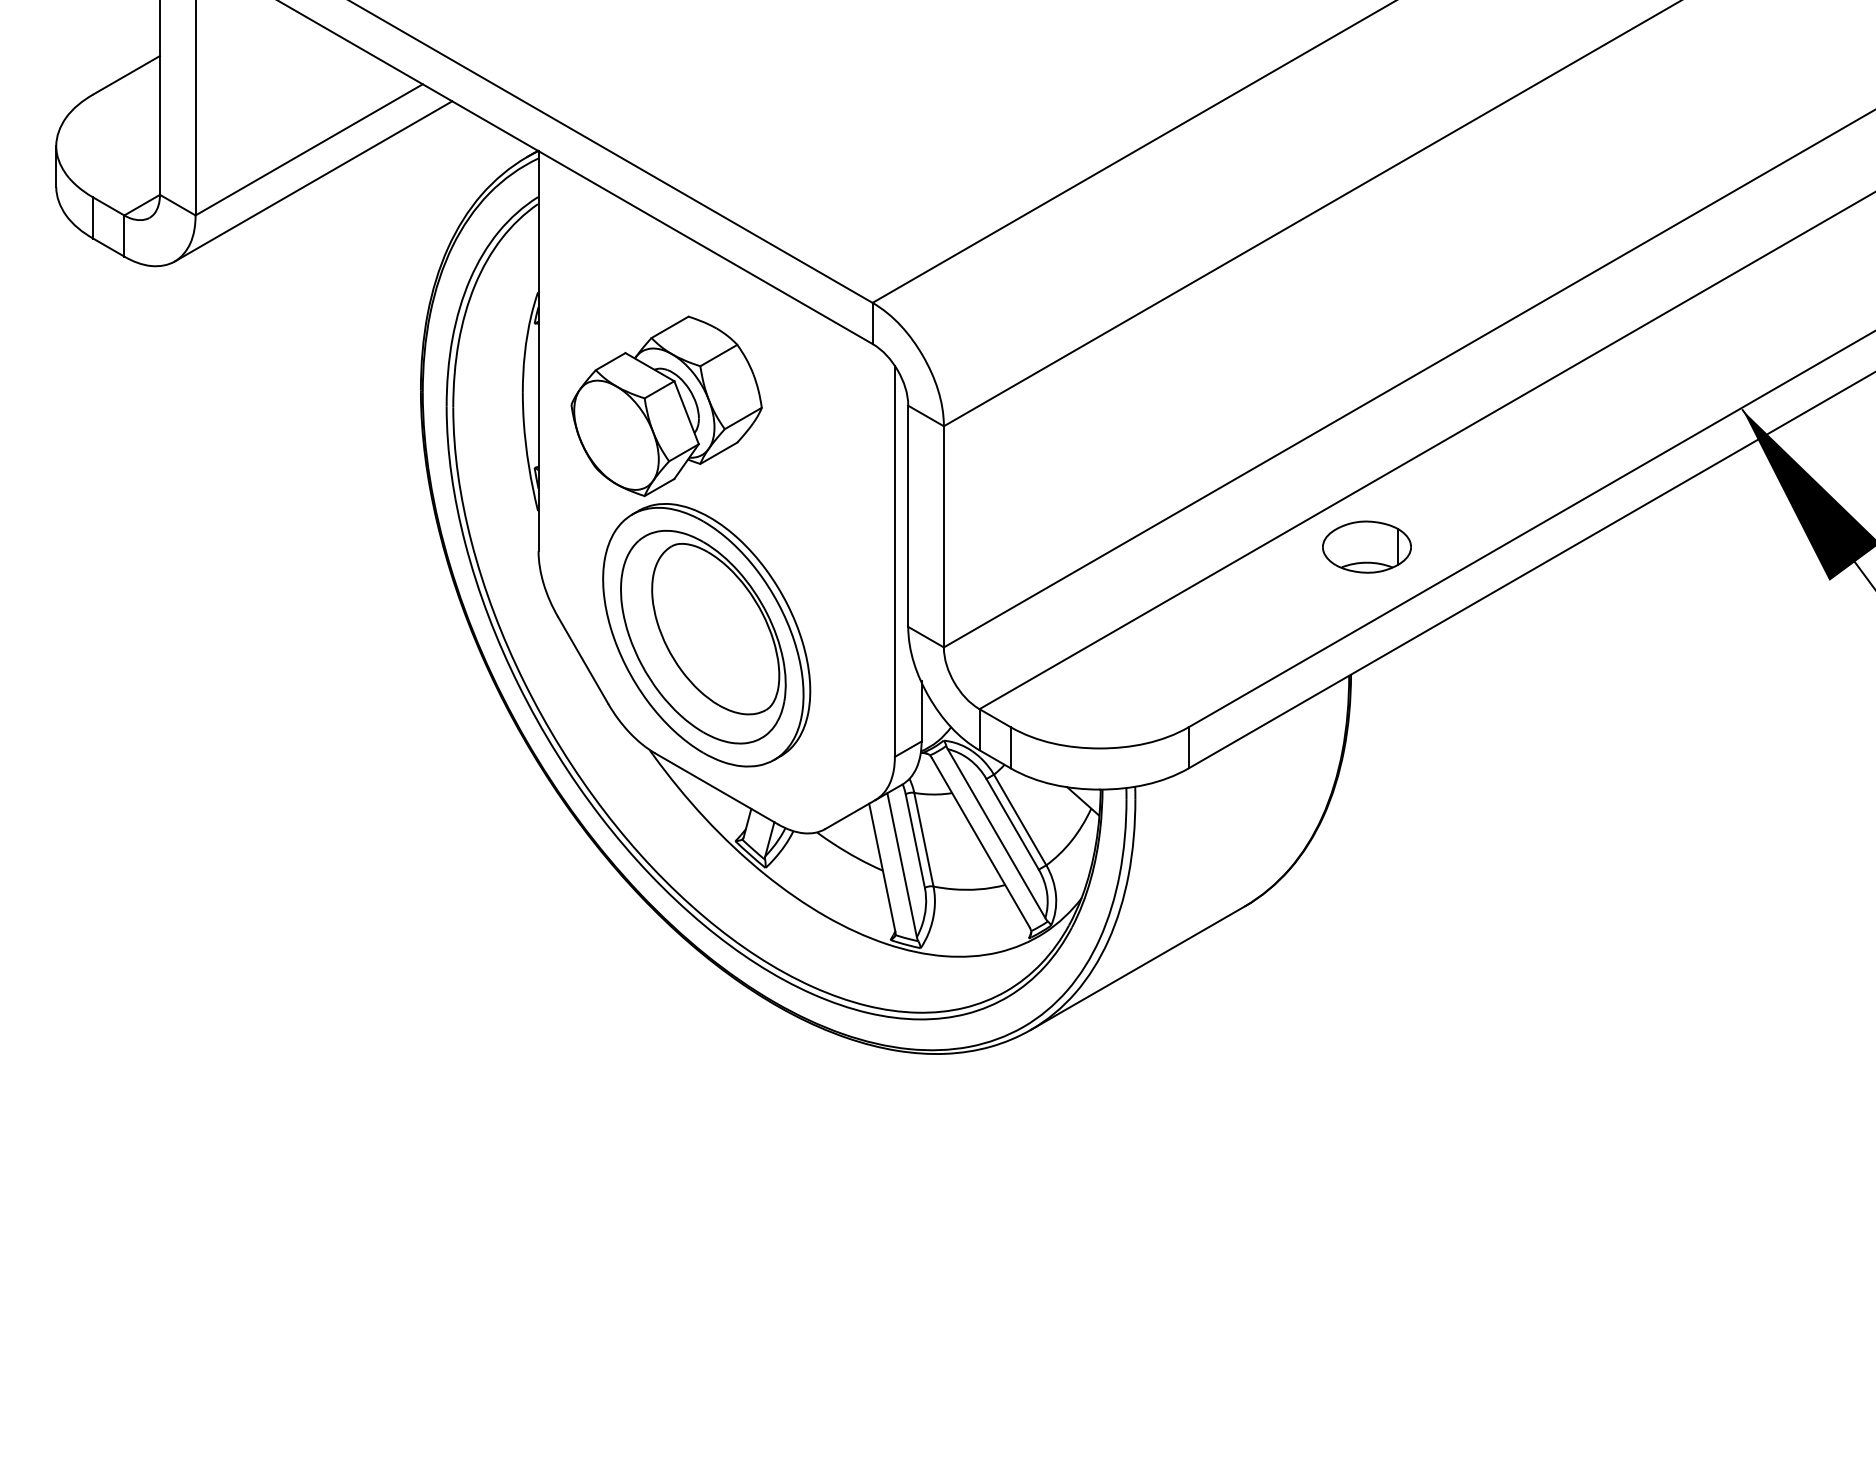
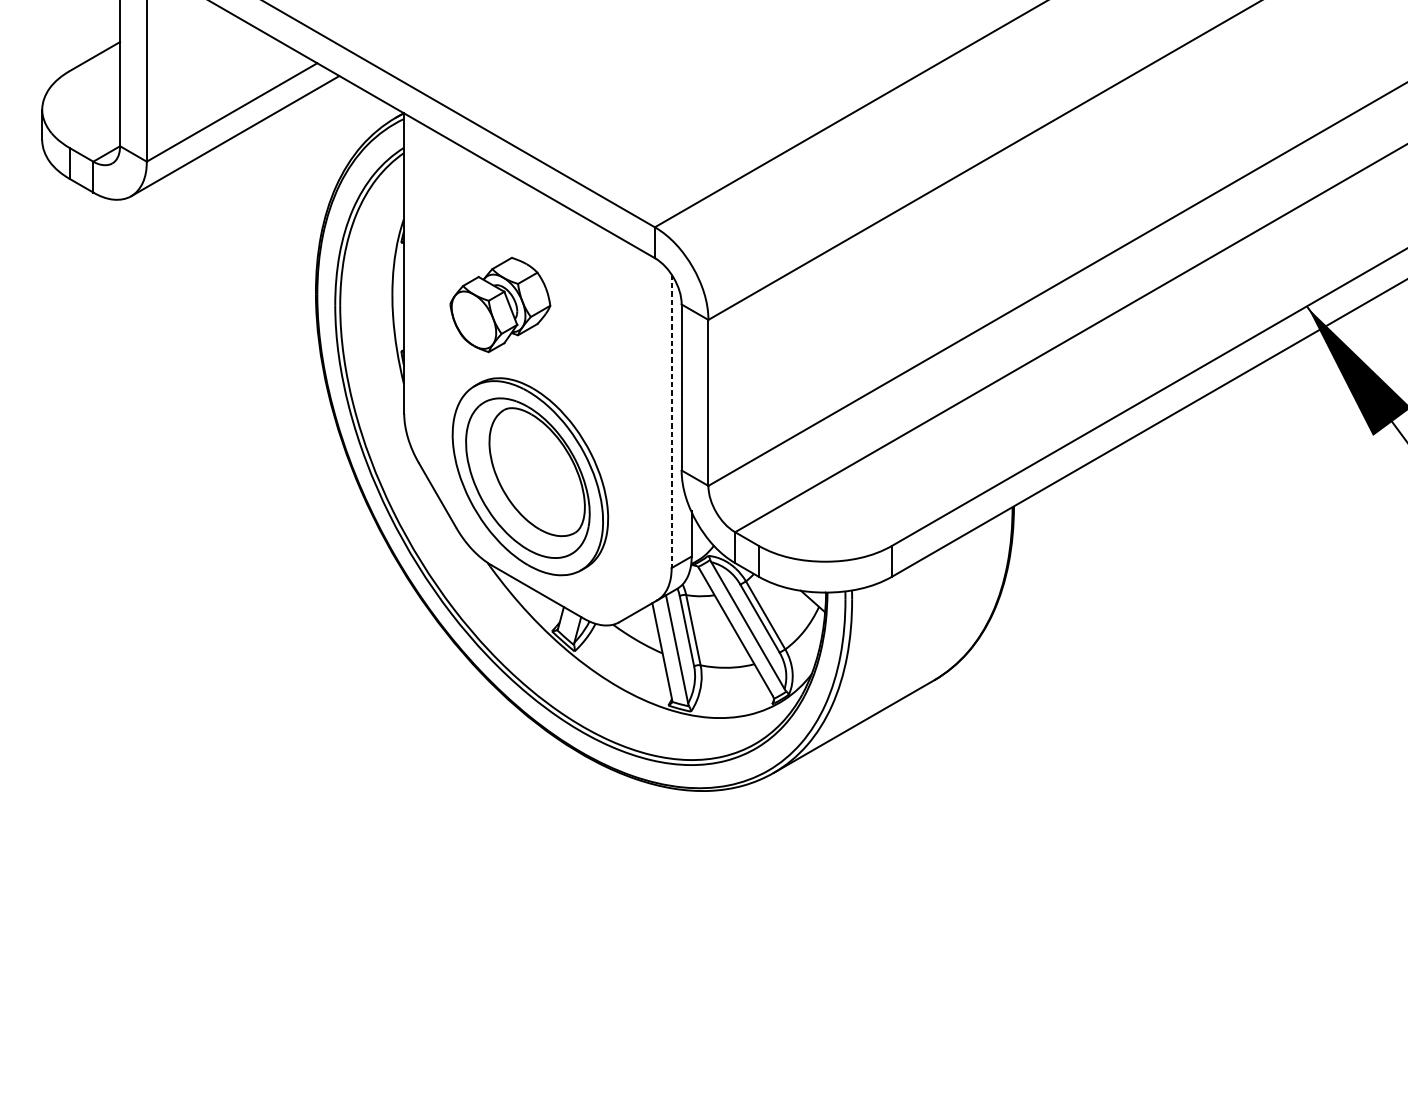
part: (666, 406) -> (500, 305), size x0.7
part: (1366, 546) -> (1025, 410), removed
line: (894, 562) -> (671, 422), solid -> dashed

